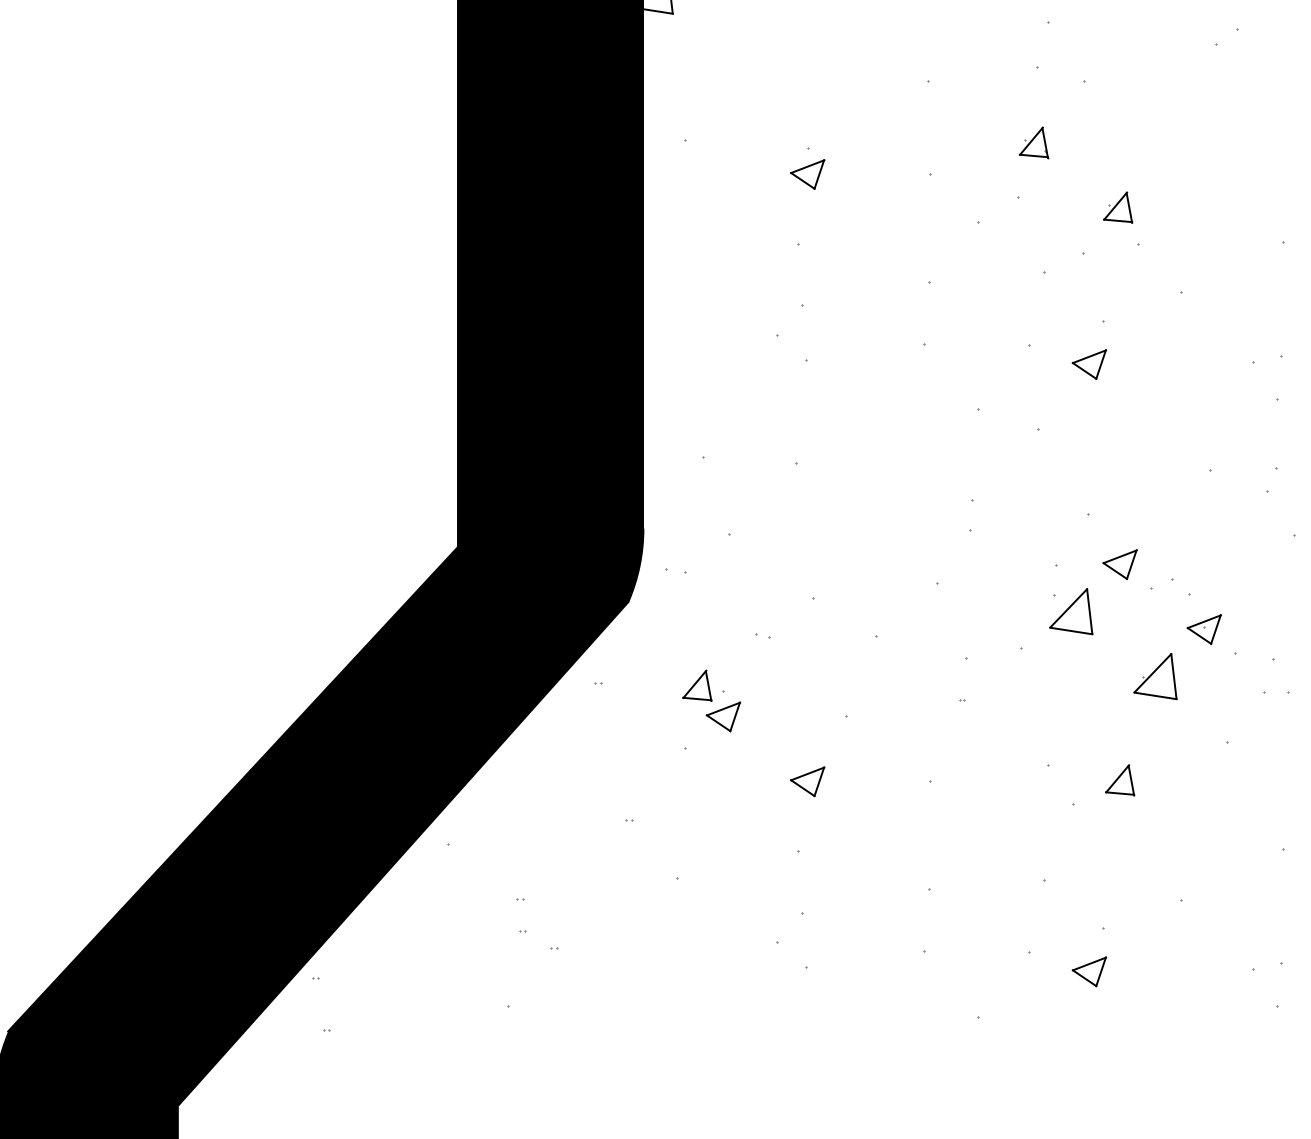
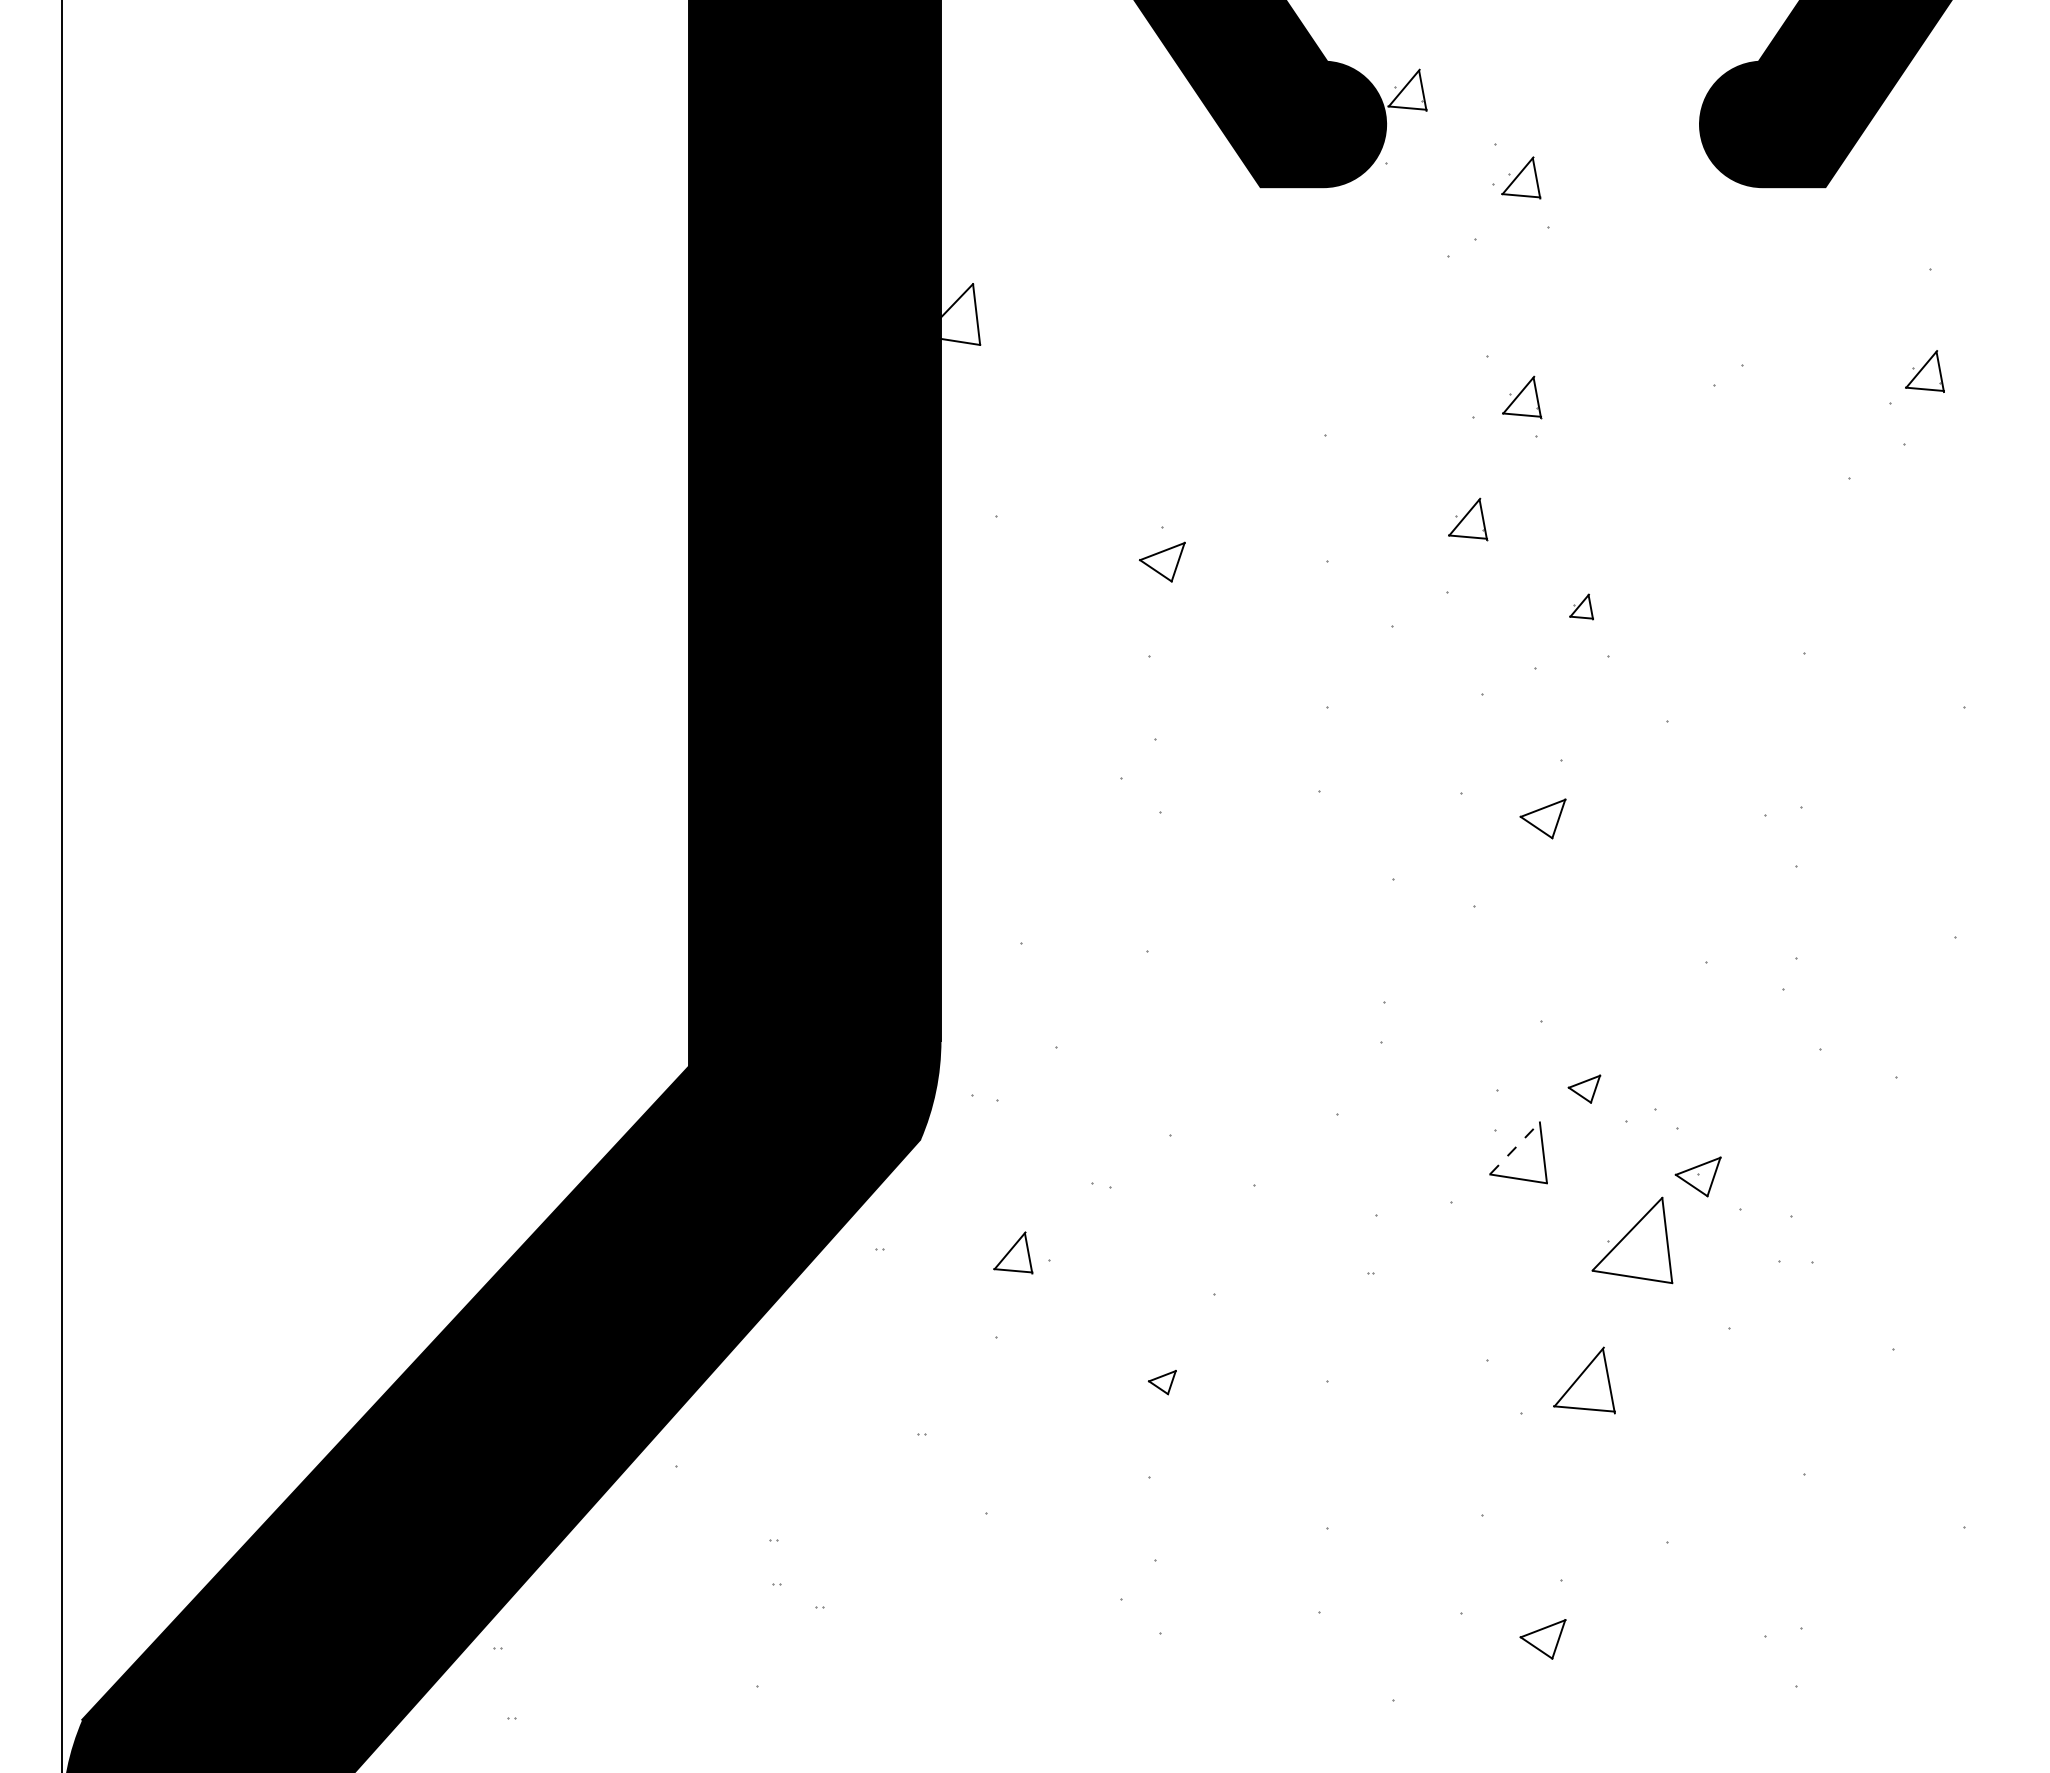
part: (1074, 52) -> (1522, 397), added
part: (1117, 207) -> (1581, 606), size x0.6
part: (1120, 564) -> (1584, 1088), size x0.7
line: (1069, 608) -> (1515, 1148), solid -> dashed
part: (1154, 676) -> (1631, 1240), size x1.4
part: (723, 716) -> (1048, 1294), removed
part: (1120, 780) -> (1584, 1380), size x1.6
part: (807, 781) -> (1162, 1382), size x0.6

